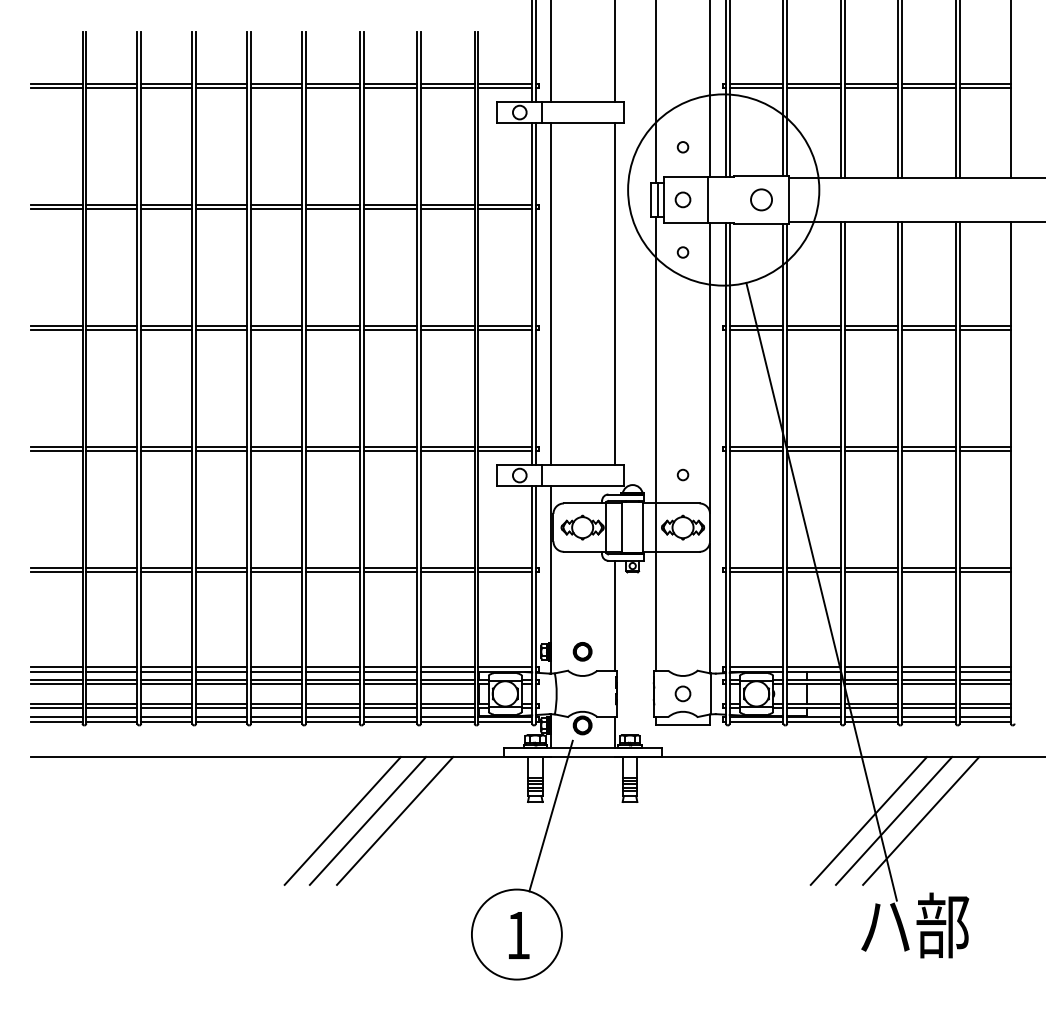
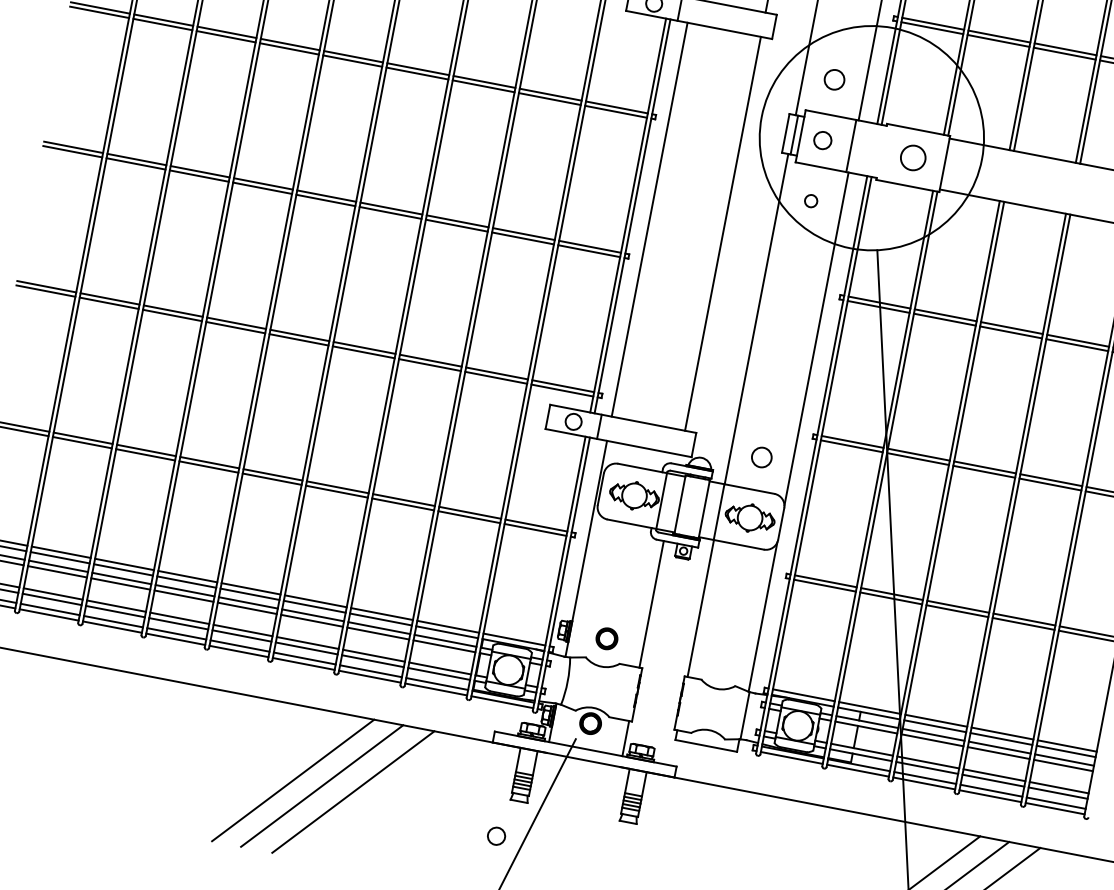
circle: (682, 147) -> (833, 80), size x1.6
circle: (682, 474) -> (761, 456), size x1.6
circle: (682, 693) -> (496, 835), moved

